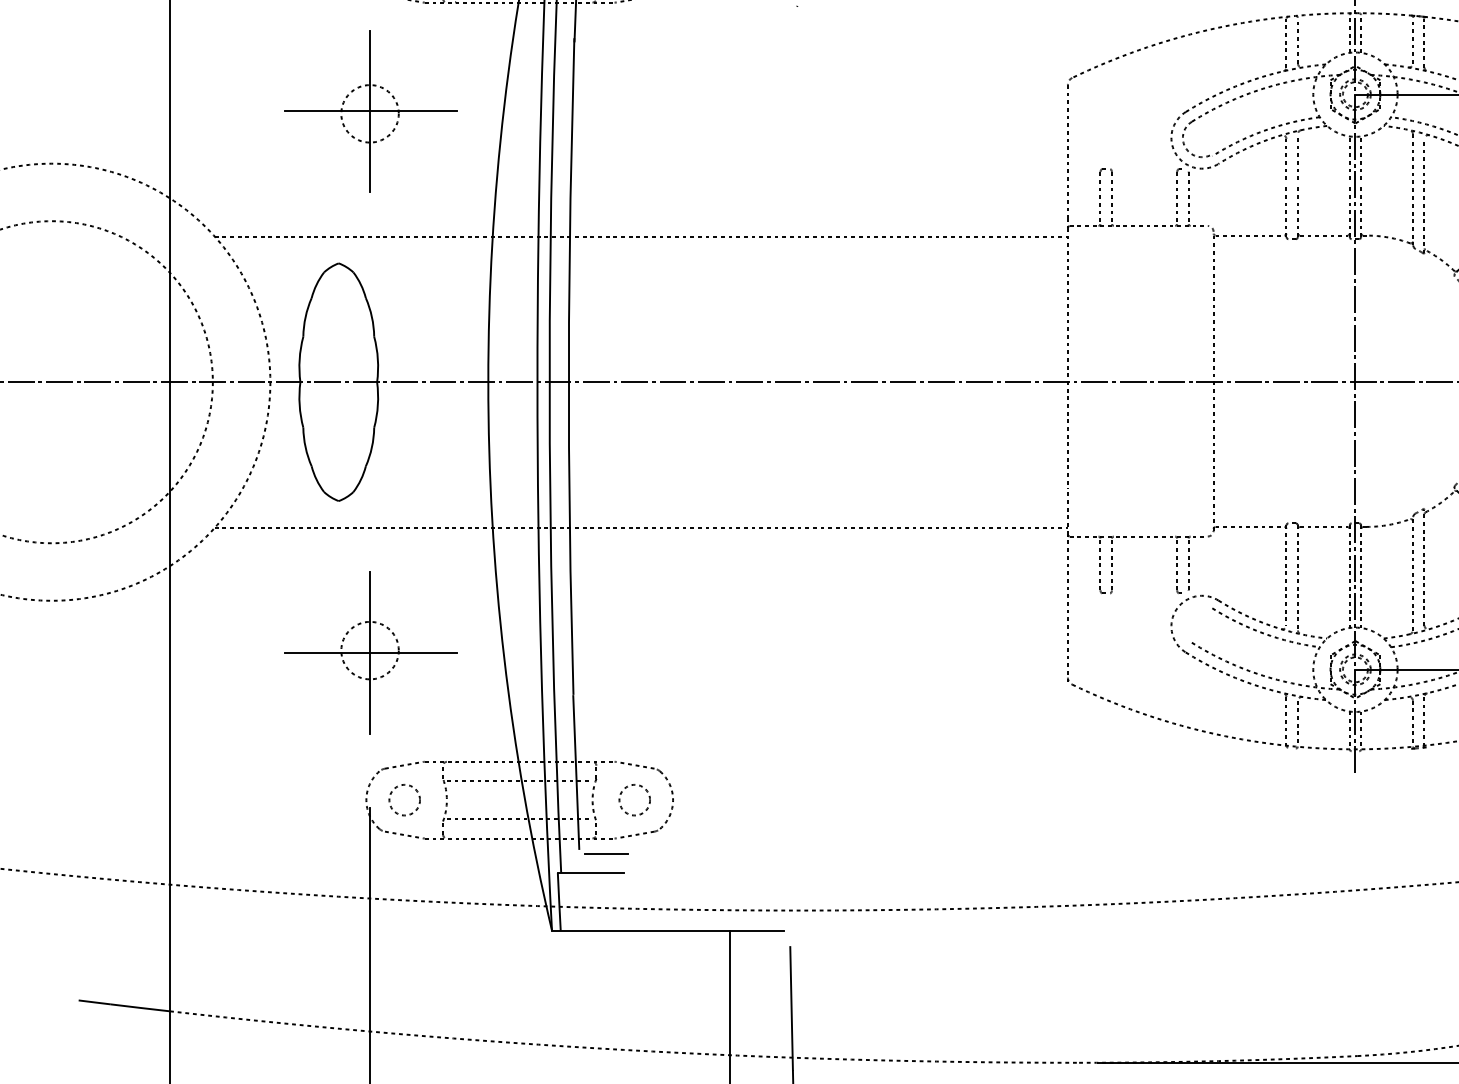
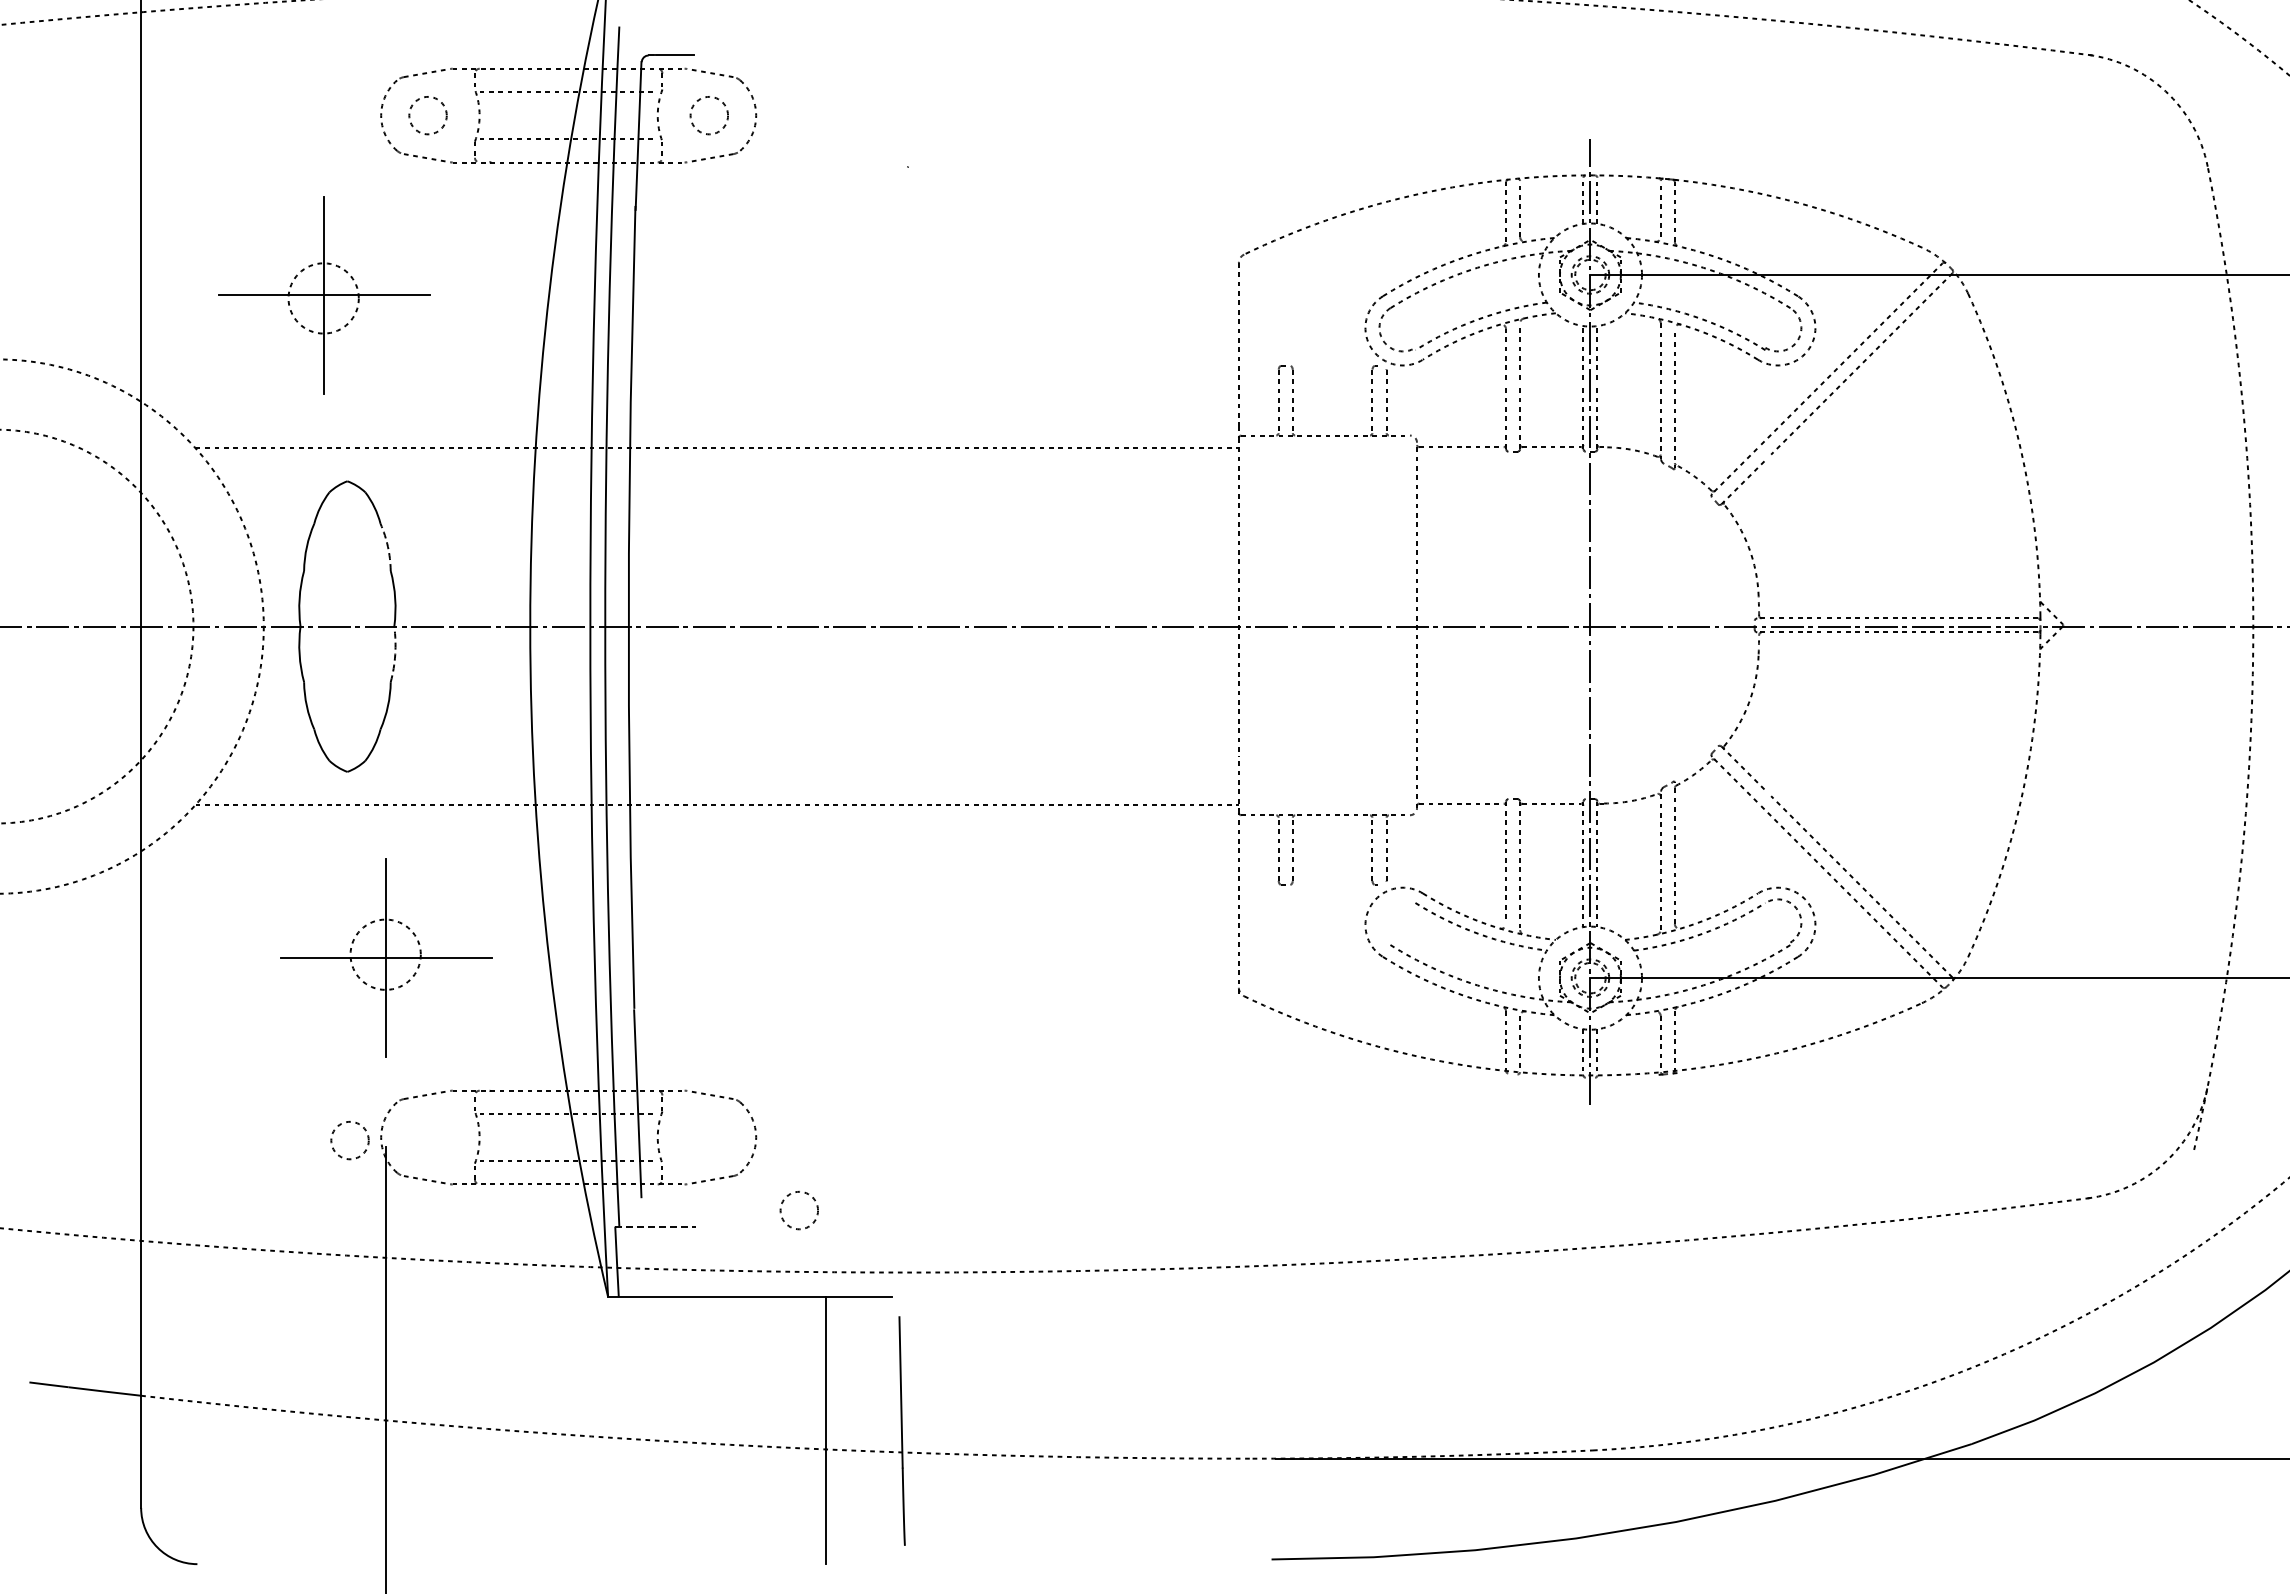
part: (370, 111) -> (324, 295), moved
arc: (371, 316) -> (387, 546), solid -> dashed
arc: (378, 405) -> (395, 654), solid -> dashed
circle: (404, 800) -> (349, 1140), moved
circle: (634, 800) -> (798, 1210), moved
line: (606, 854) -> (674, 1203), removed
line: (590, 872) -> (655, 1226), solid -> dashed

